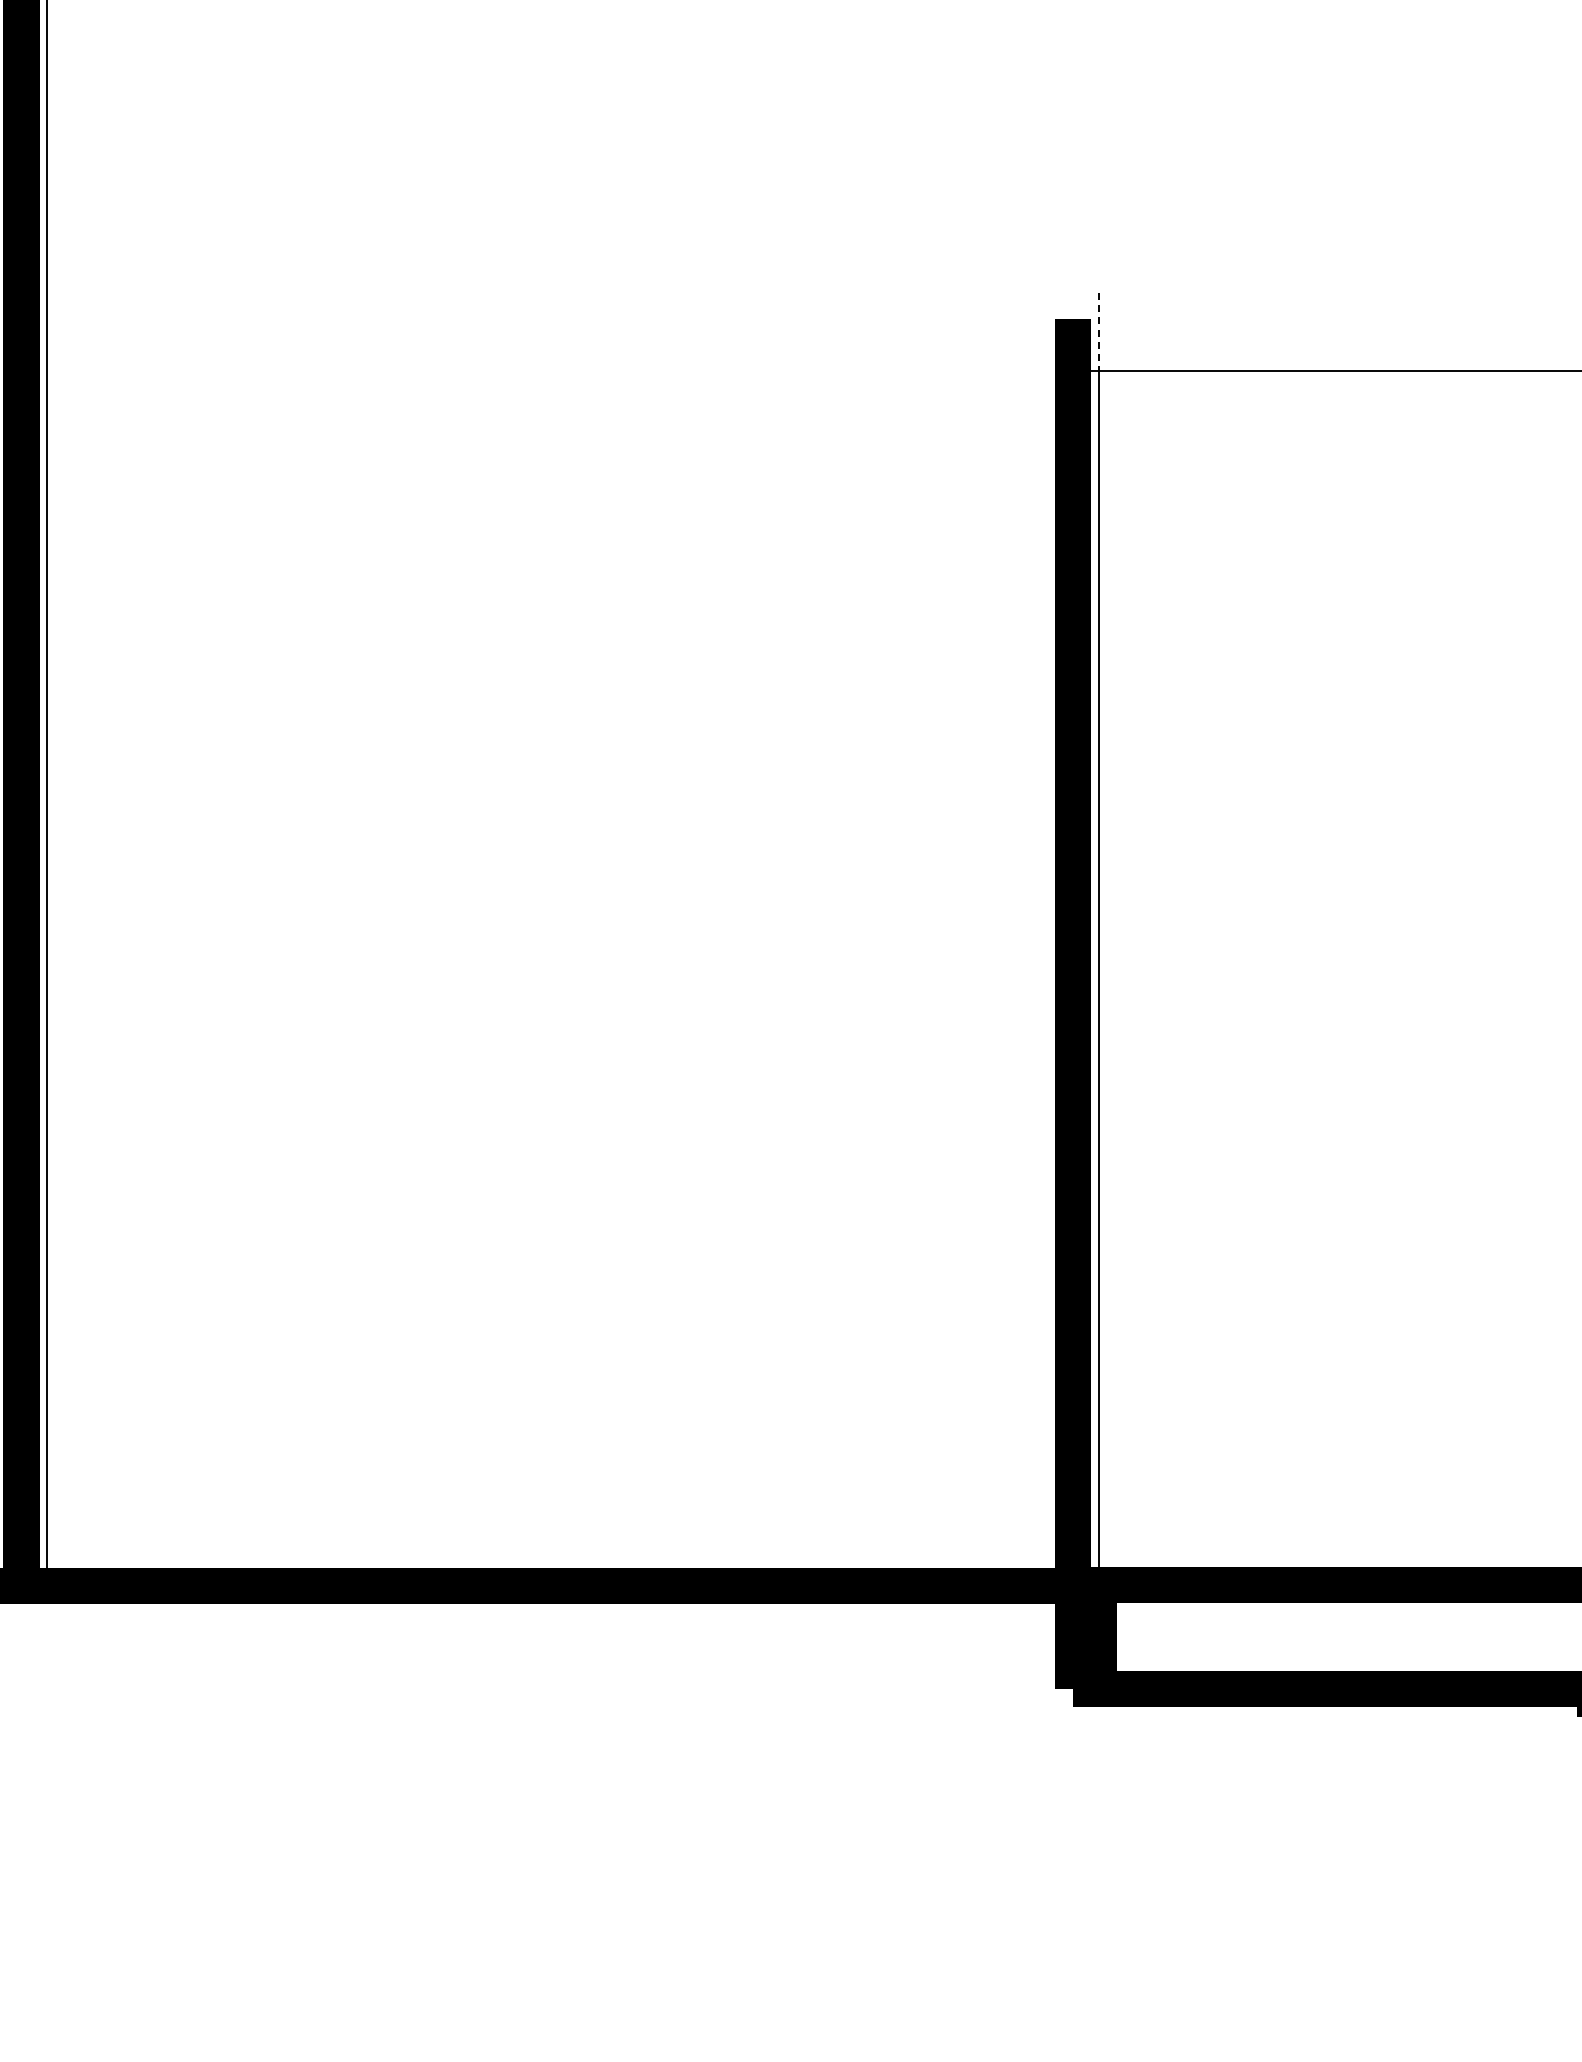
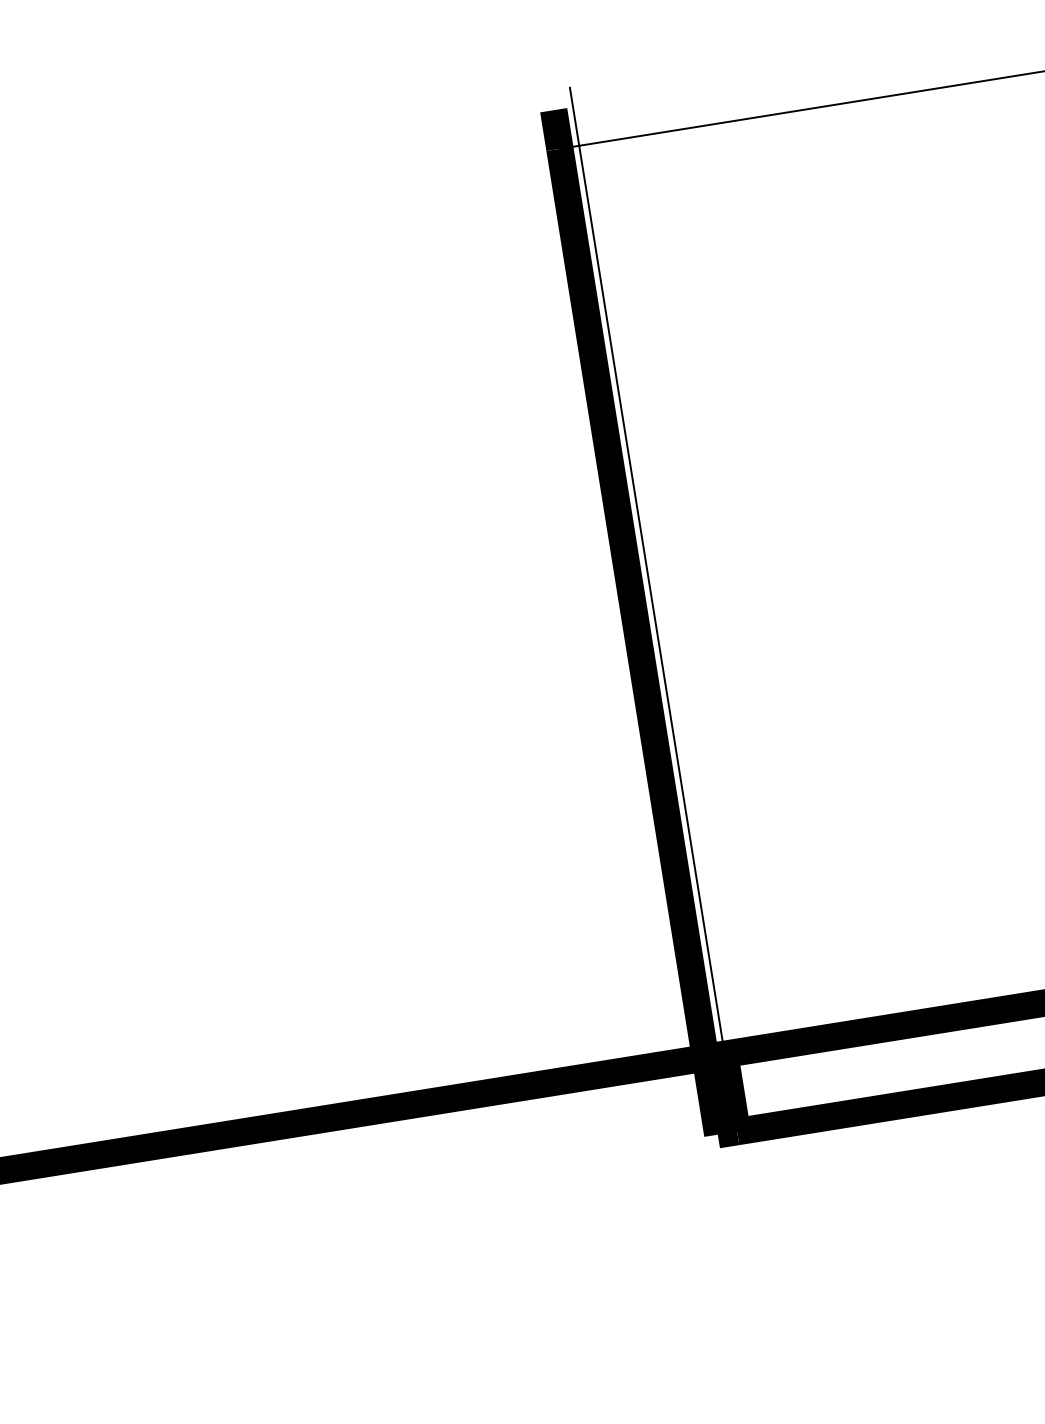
line: (1099, 331) -> (574, 116), dashed -> solid

